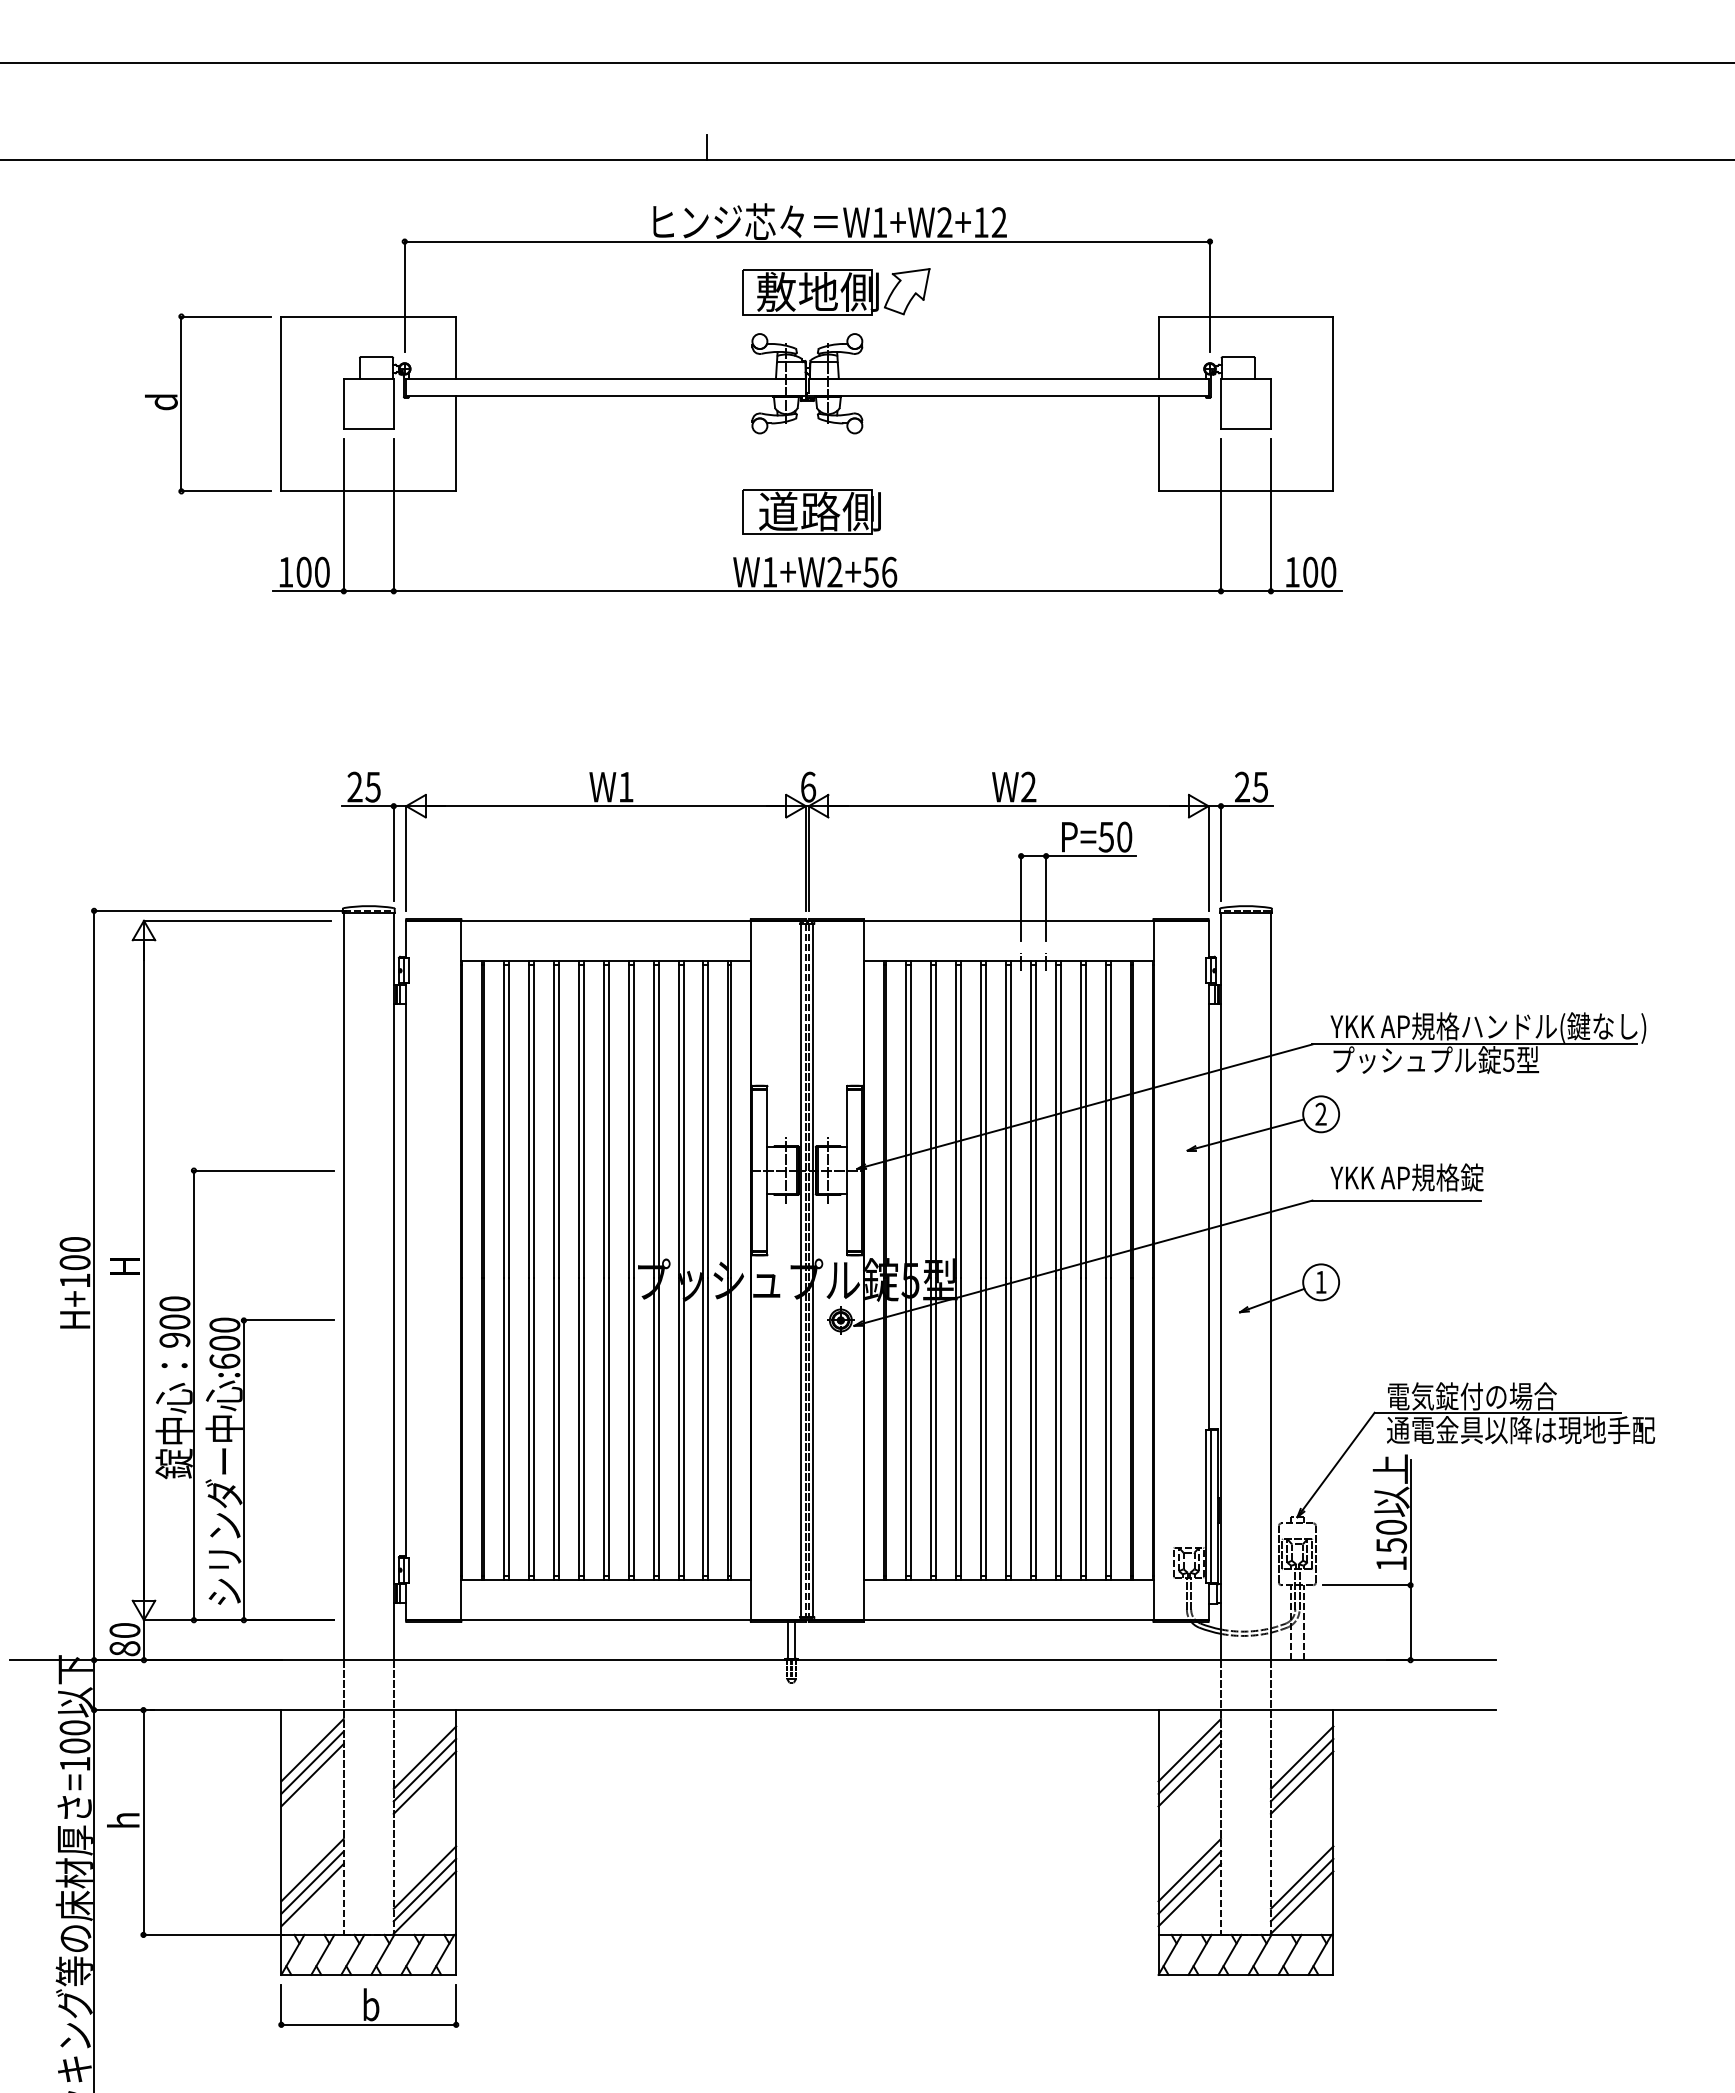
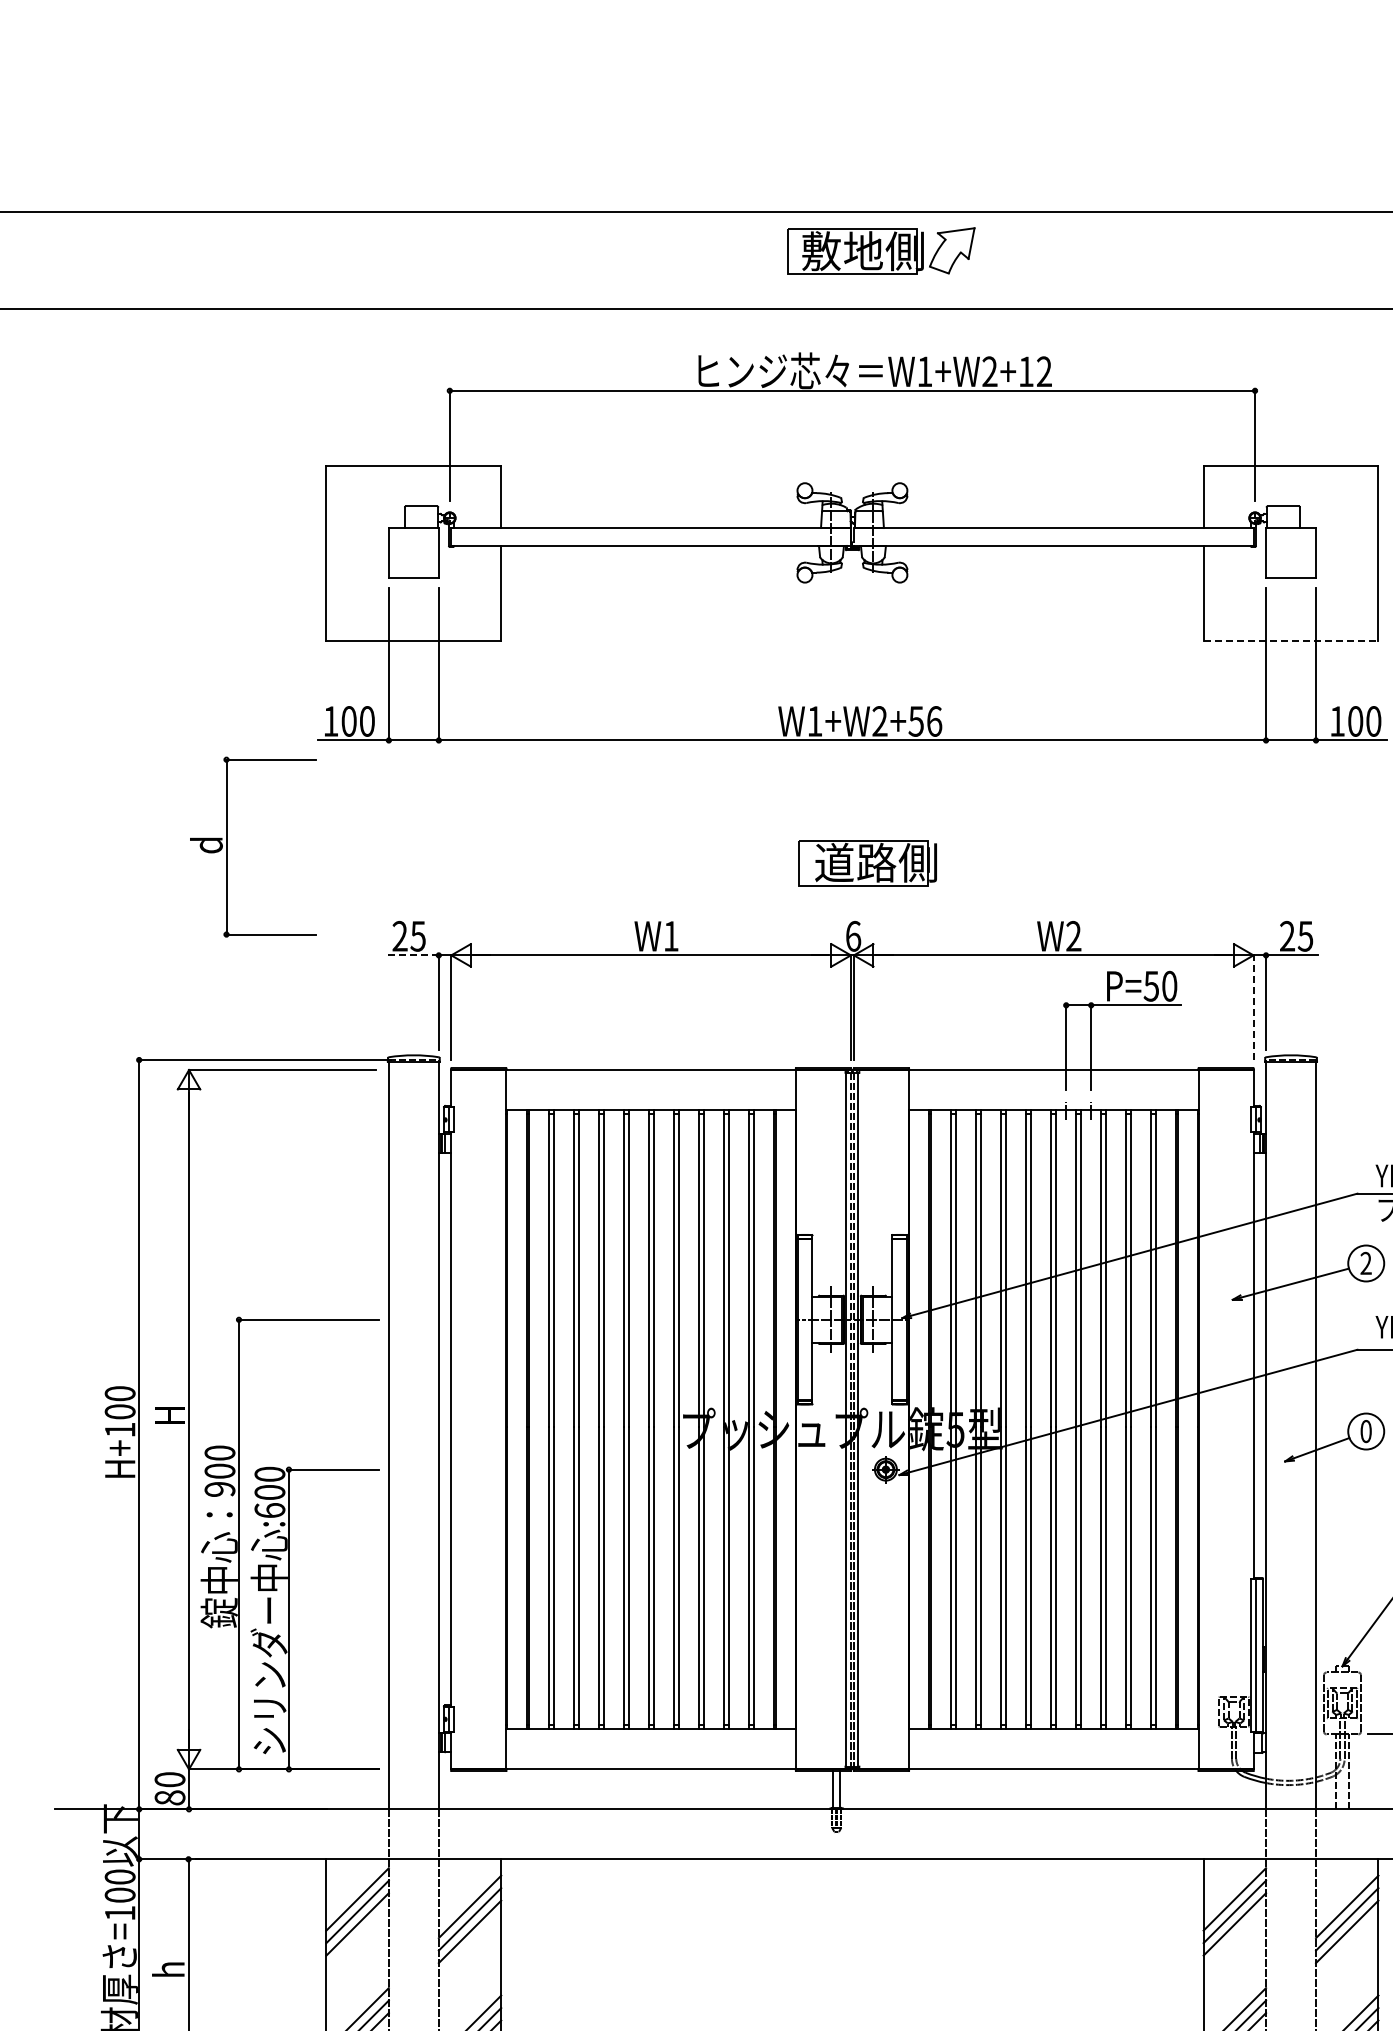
line: (707, 147) -> (752, 296), removed
part: (836, 291) -> (881, 250), moved
part: (181, 403) -> (226, 846), moved
line: (1246, 491) -> (1291, 640), solid -> dashed
part: (811, 511) -> (867, 862), moved
line: (367, 806) -> (412, 955), solid -> dashed
line: (1208, 858) -> (1253, 1007), solid -> dashed
text: (1320, 1281) -> (1365, 1430), 1 -> 0

